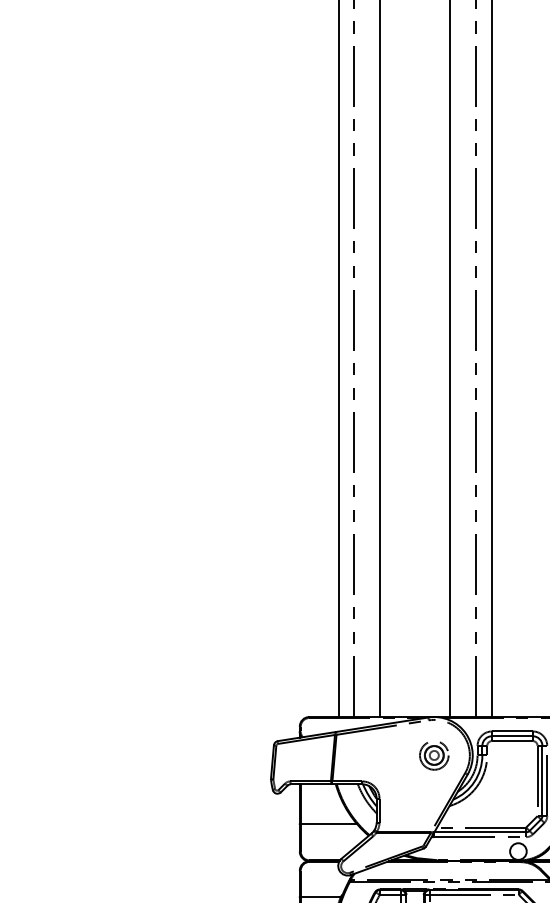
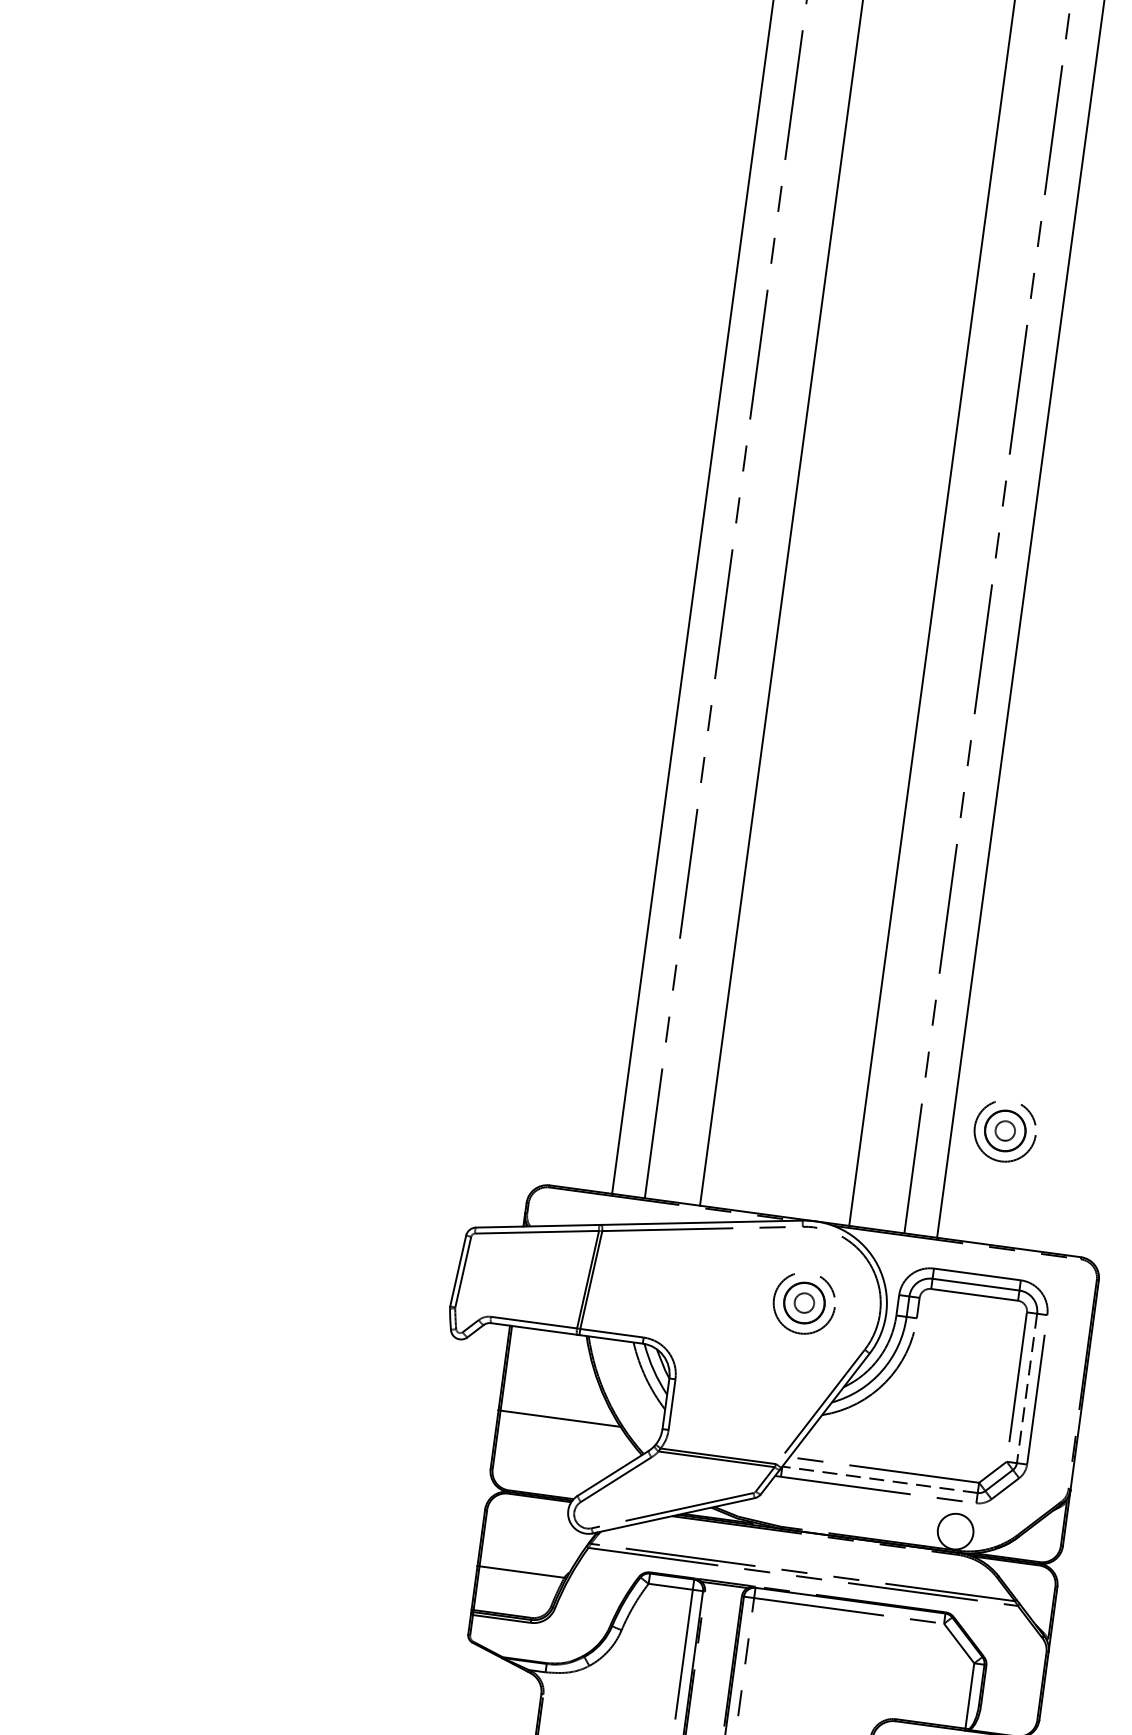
part: (516, 663) -> (1005, 1131), added
line: (542, 781) -> (1027, 1389), solid -> dashed
line: (480, 832) -> (880, 1480), solid -> dashed

